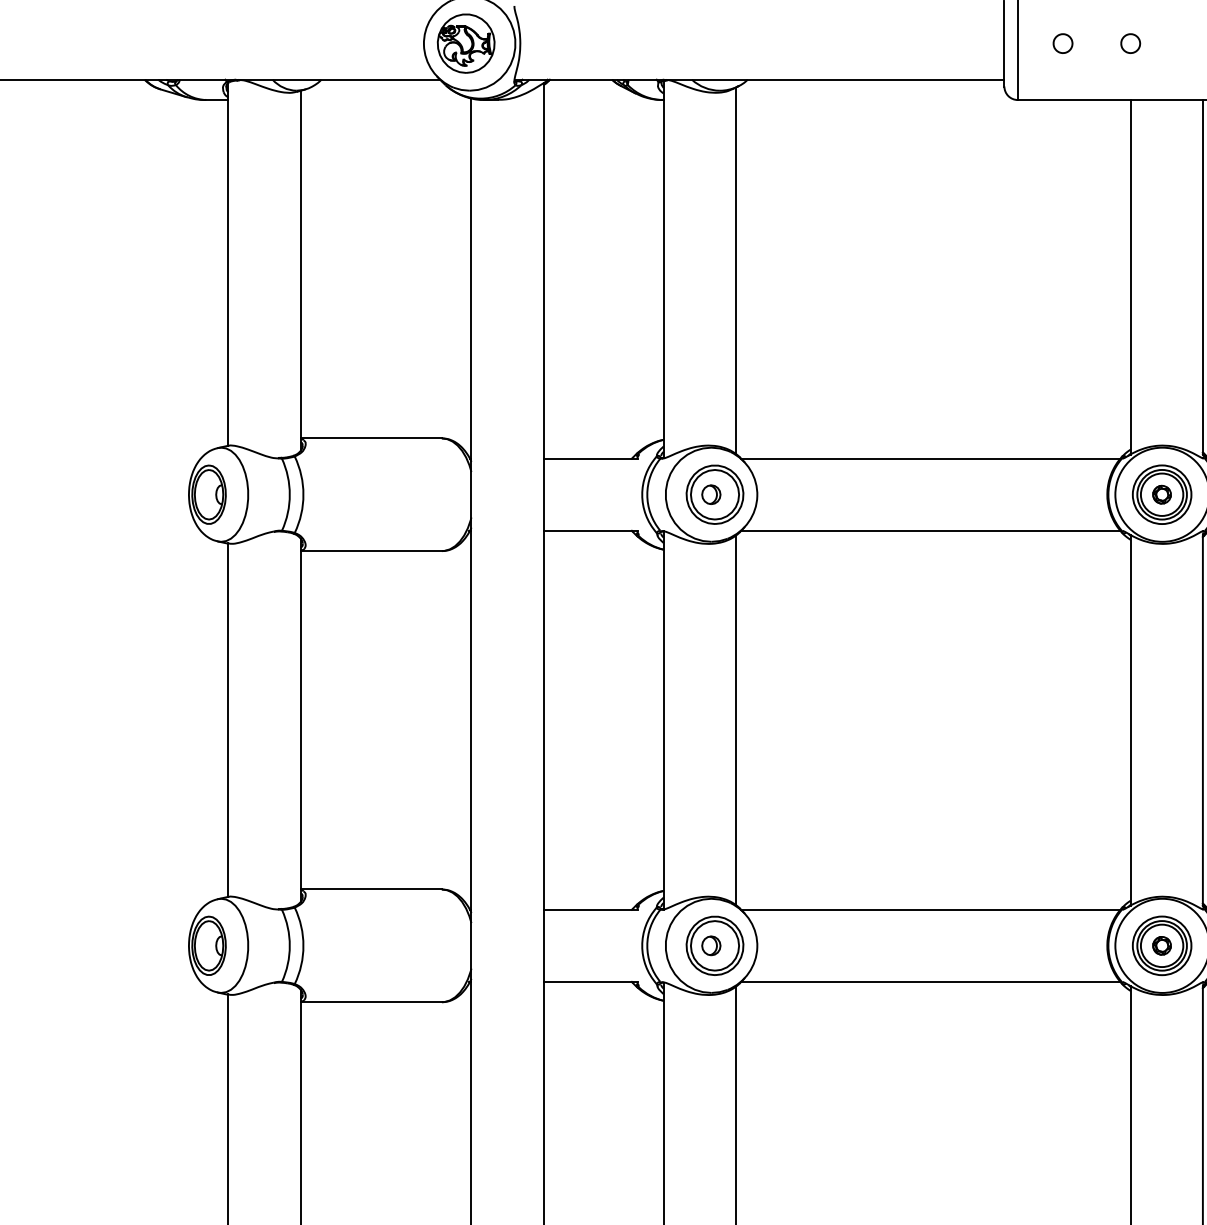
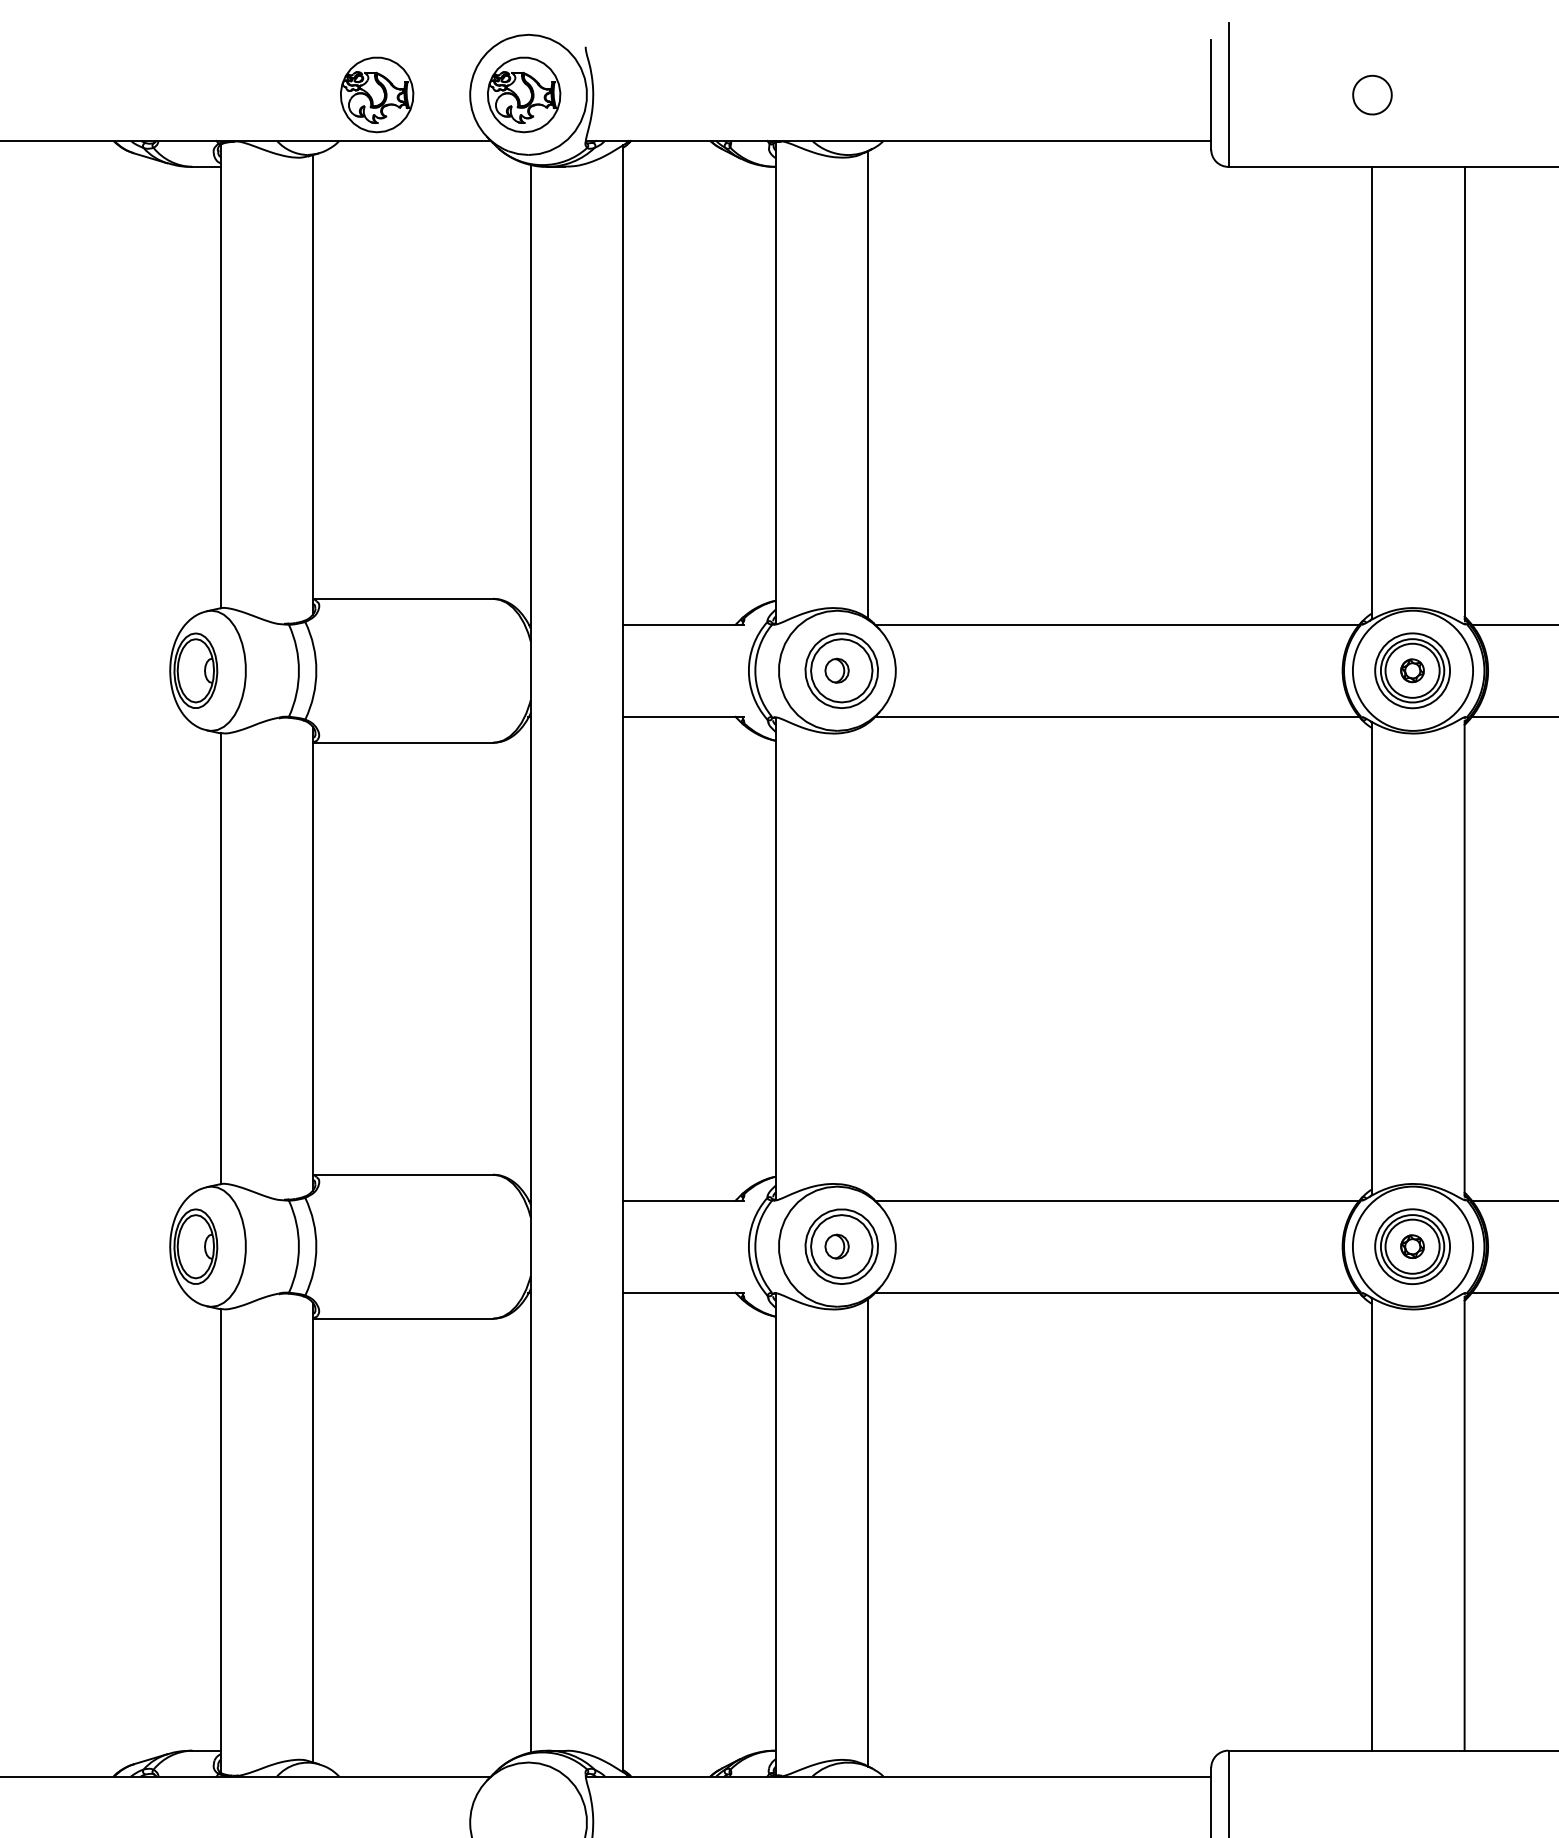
part: (351, 43) -> (377, 94), added
part: (1063, 43) -> (1286, 94), removed
part: (1130, 43) -> (1372, 94), size x1.6
line: (735, 720) -> (868, 958), removed

